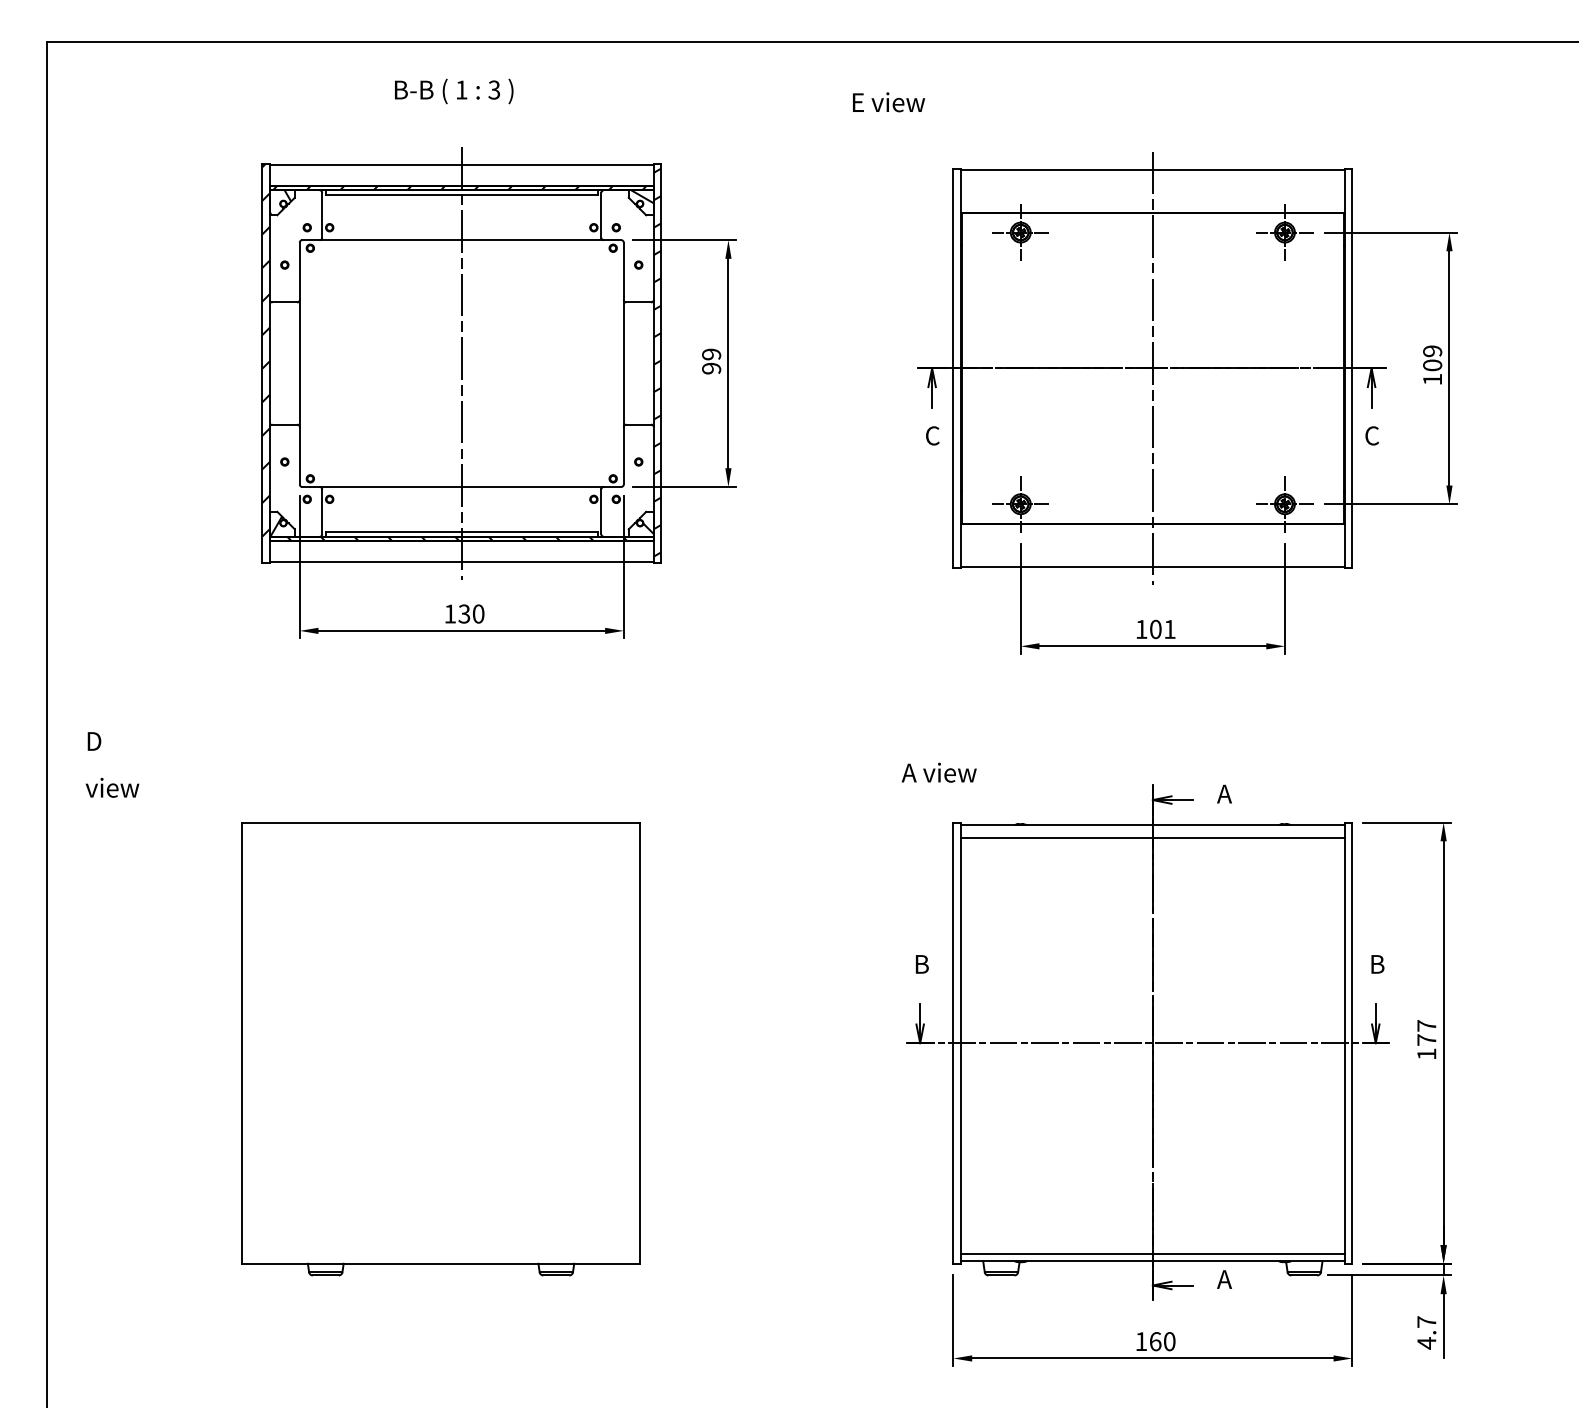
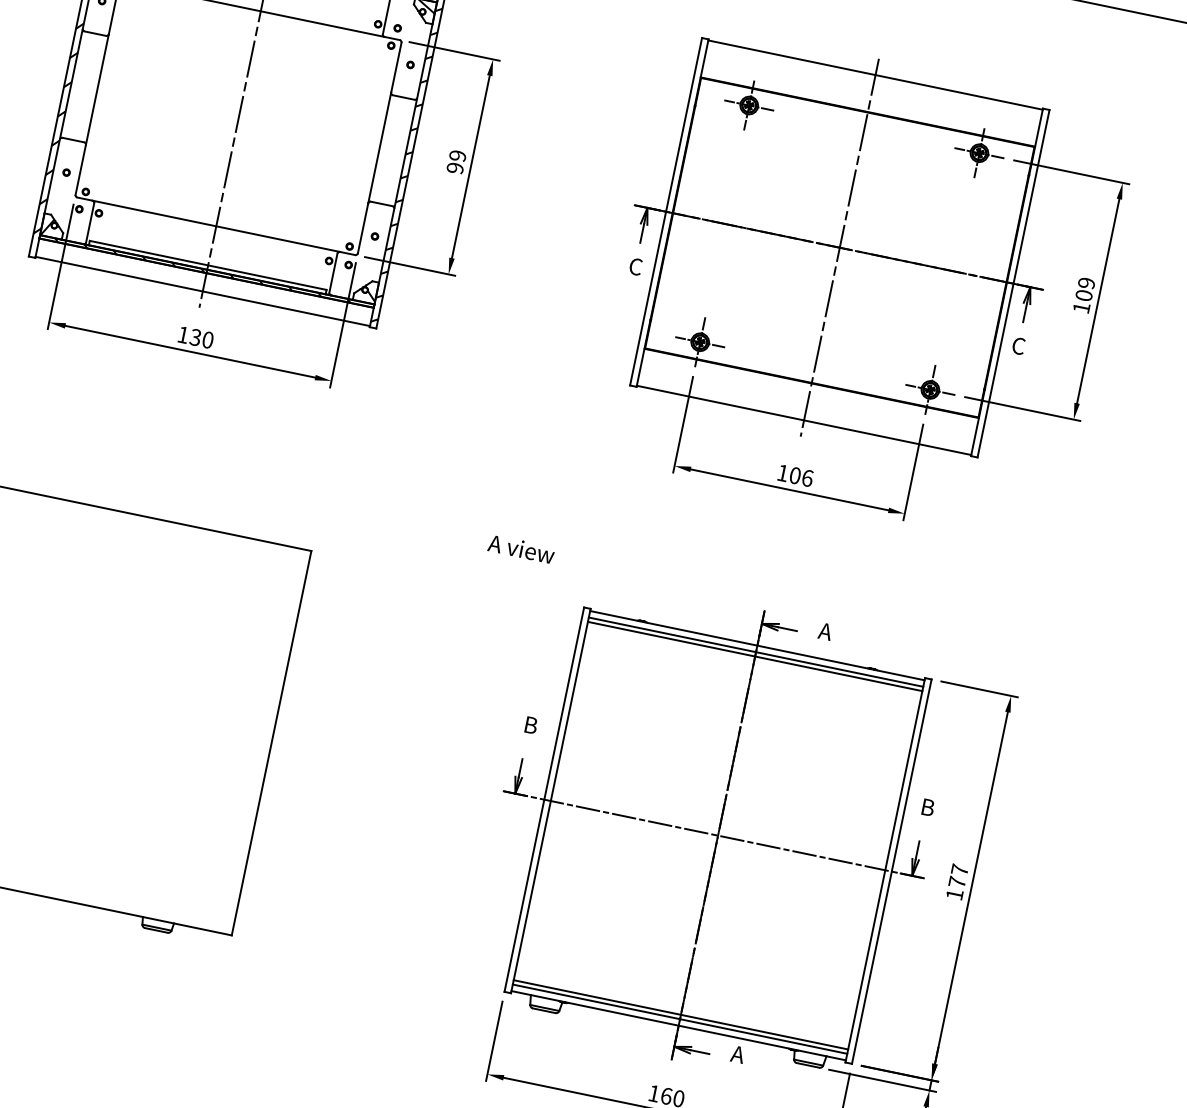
text: (1169, 629) -> (807, 478), 101 -> 106
text: (938, 772) -> (520, 548), moved
line: (1152, 832) -> (755, 652), added
line: (1152, 1248) -> (680, 1014), added

